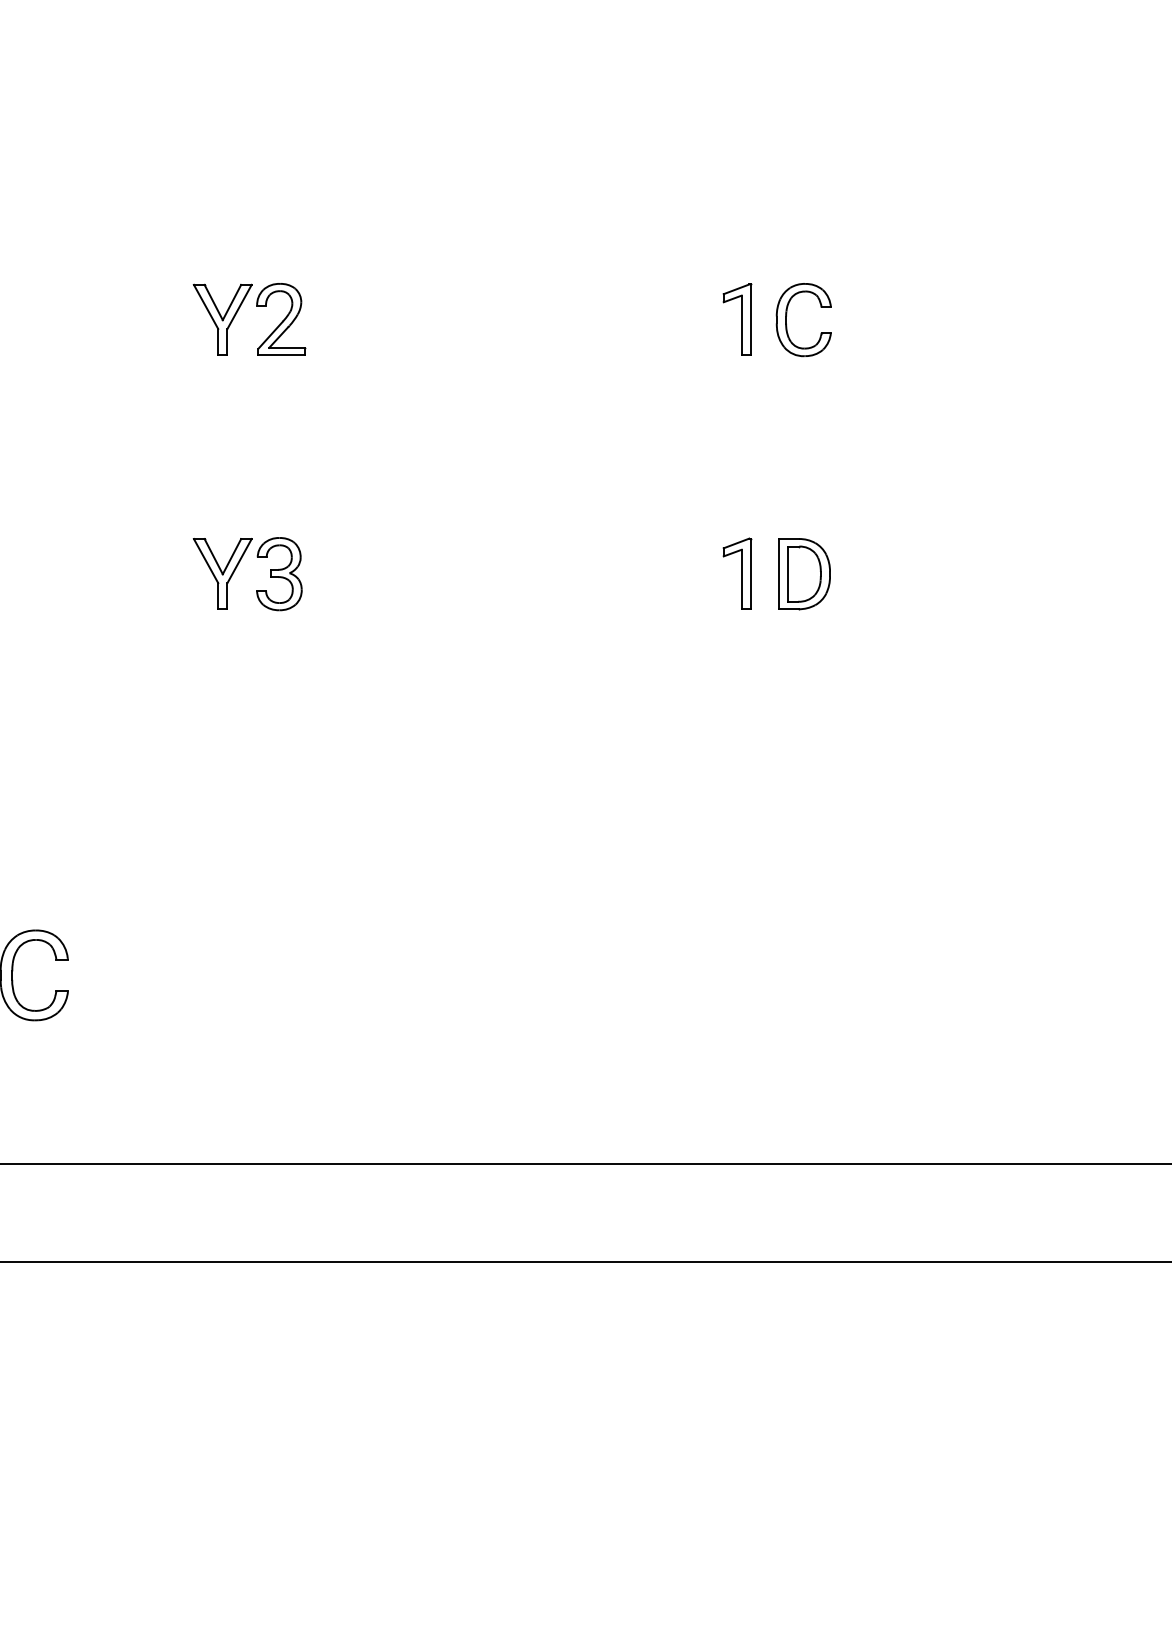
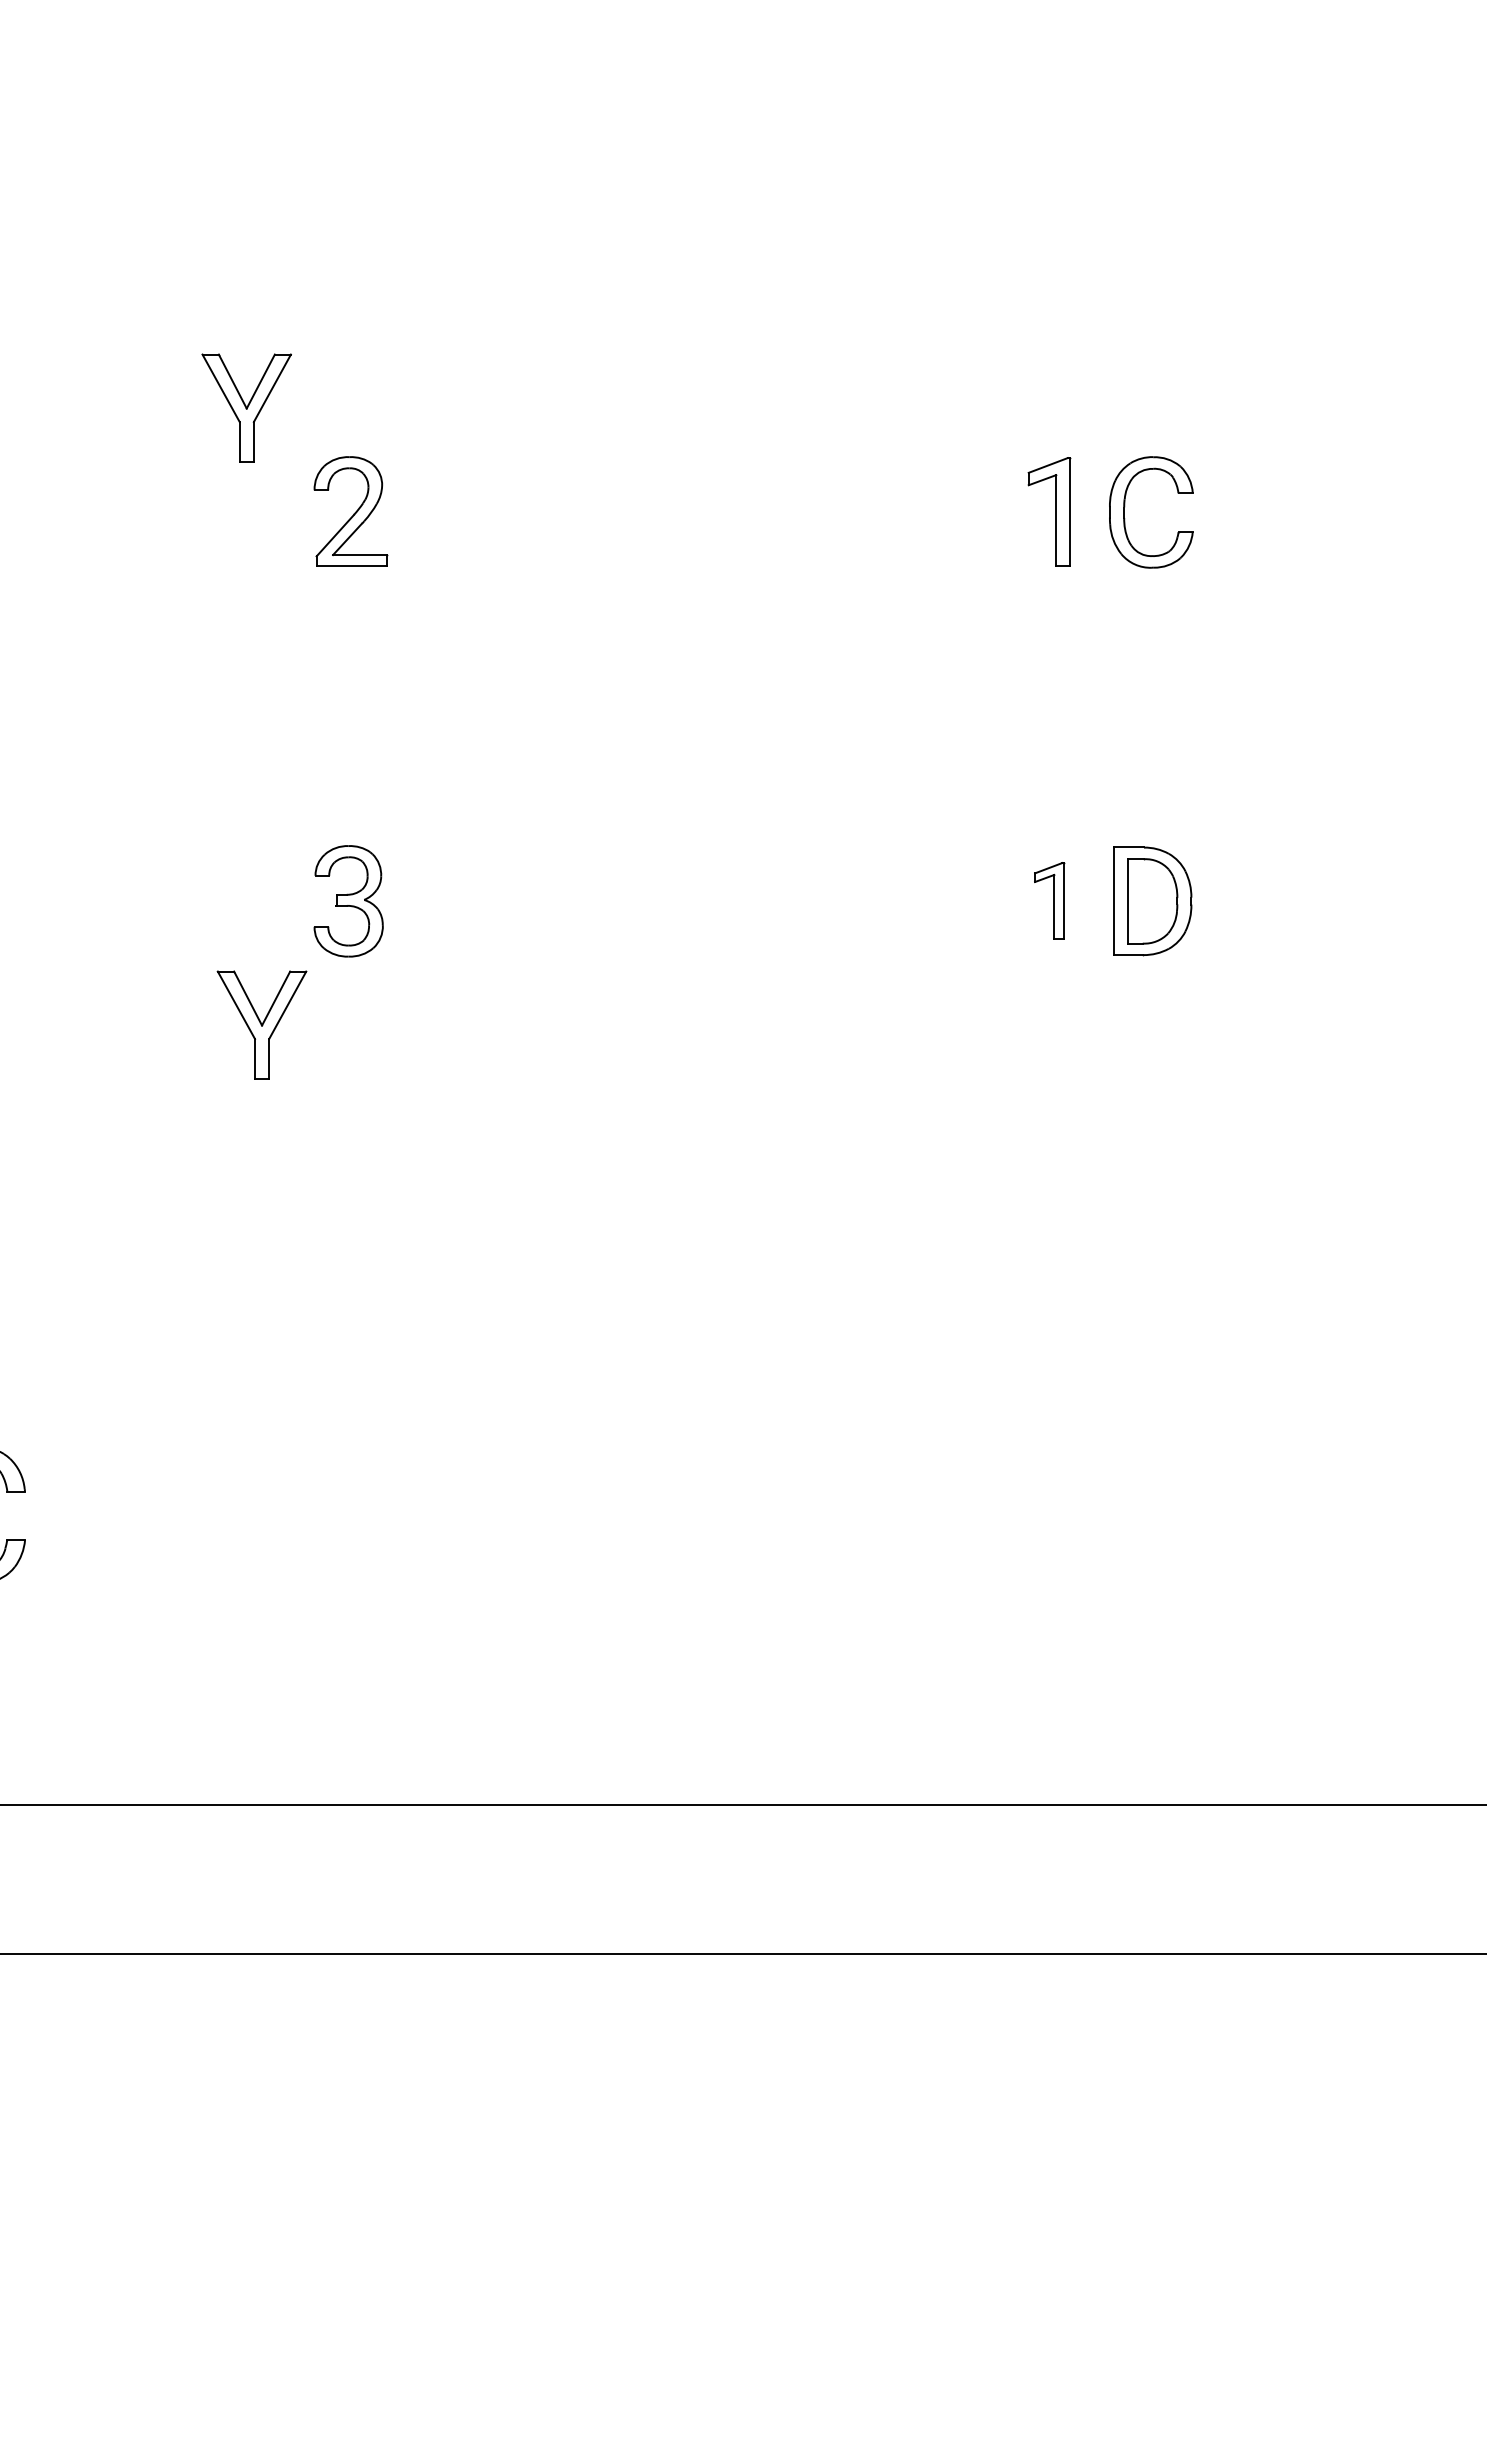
part: (222, 319) -> (246, 407), moved
part: (222, 573) -> (261, 1024), moved
part: (737, 573) -> (1049, 900), size x0.7

